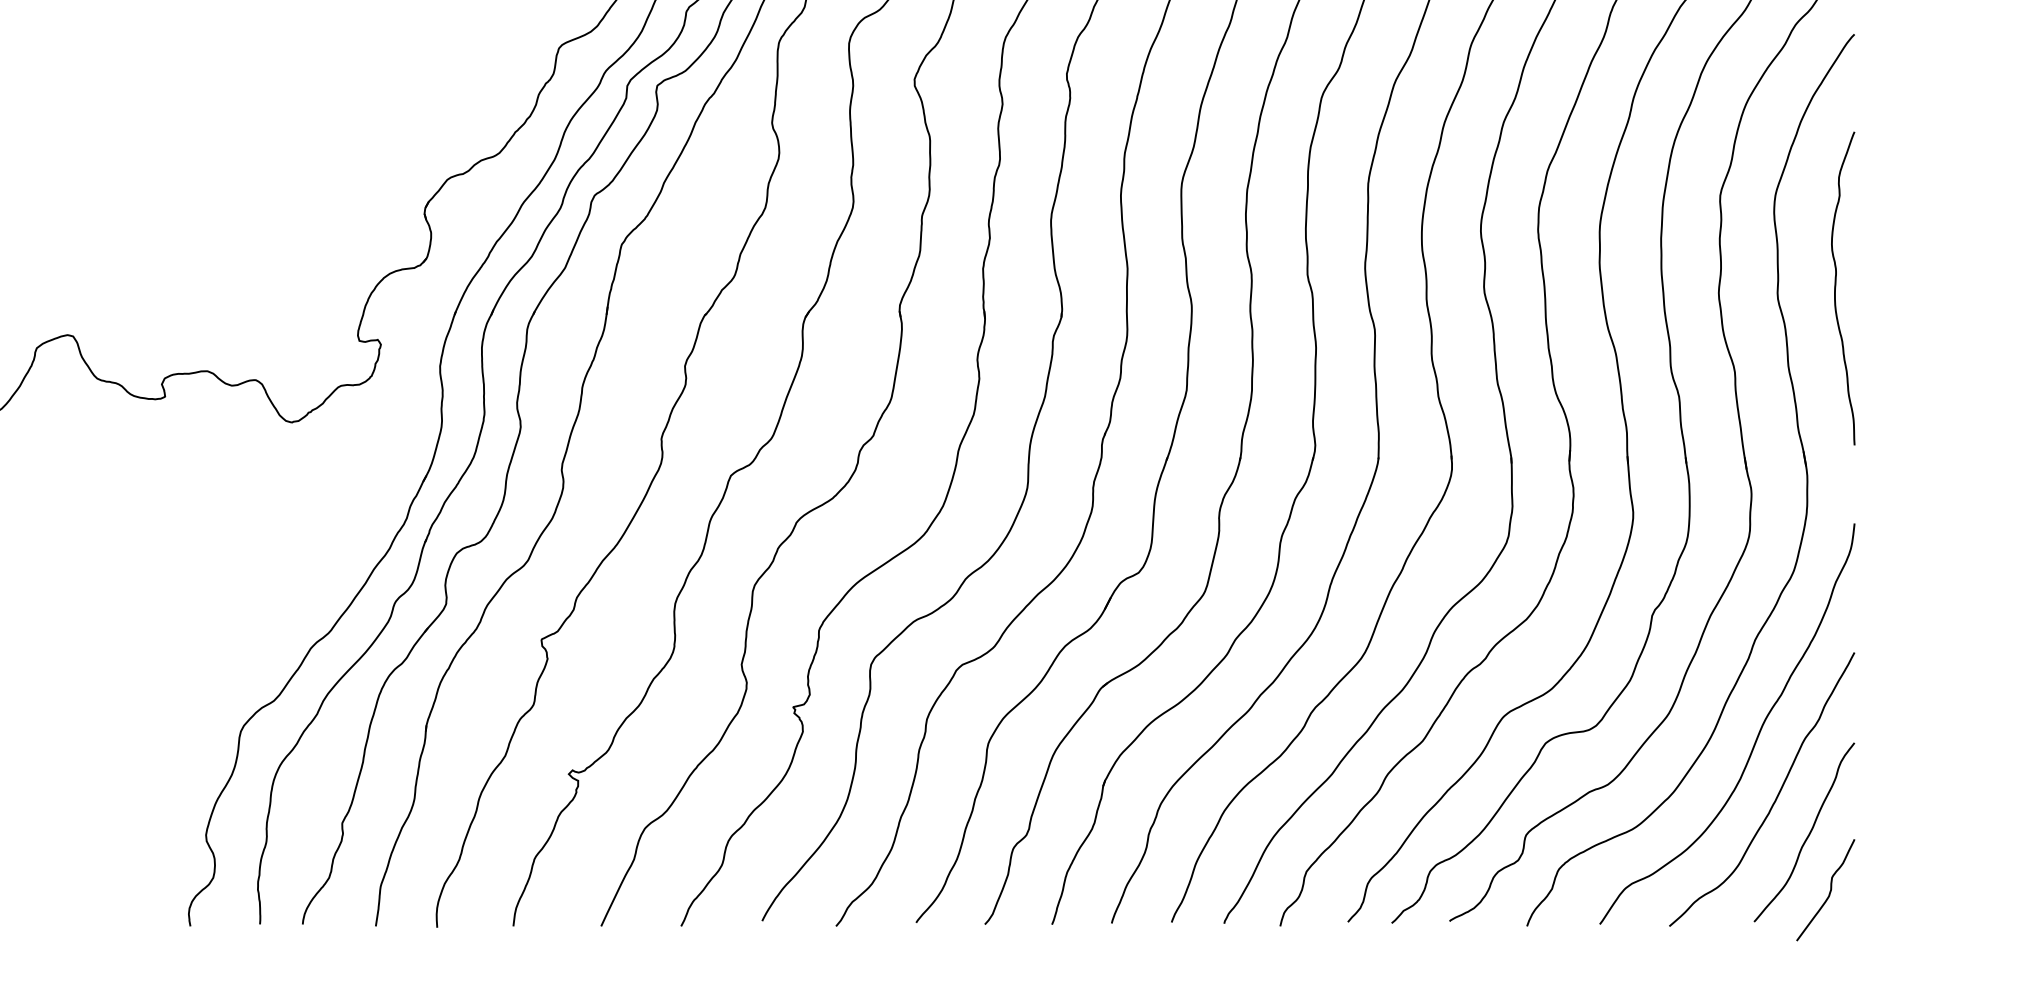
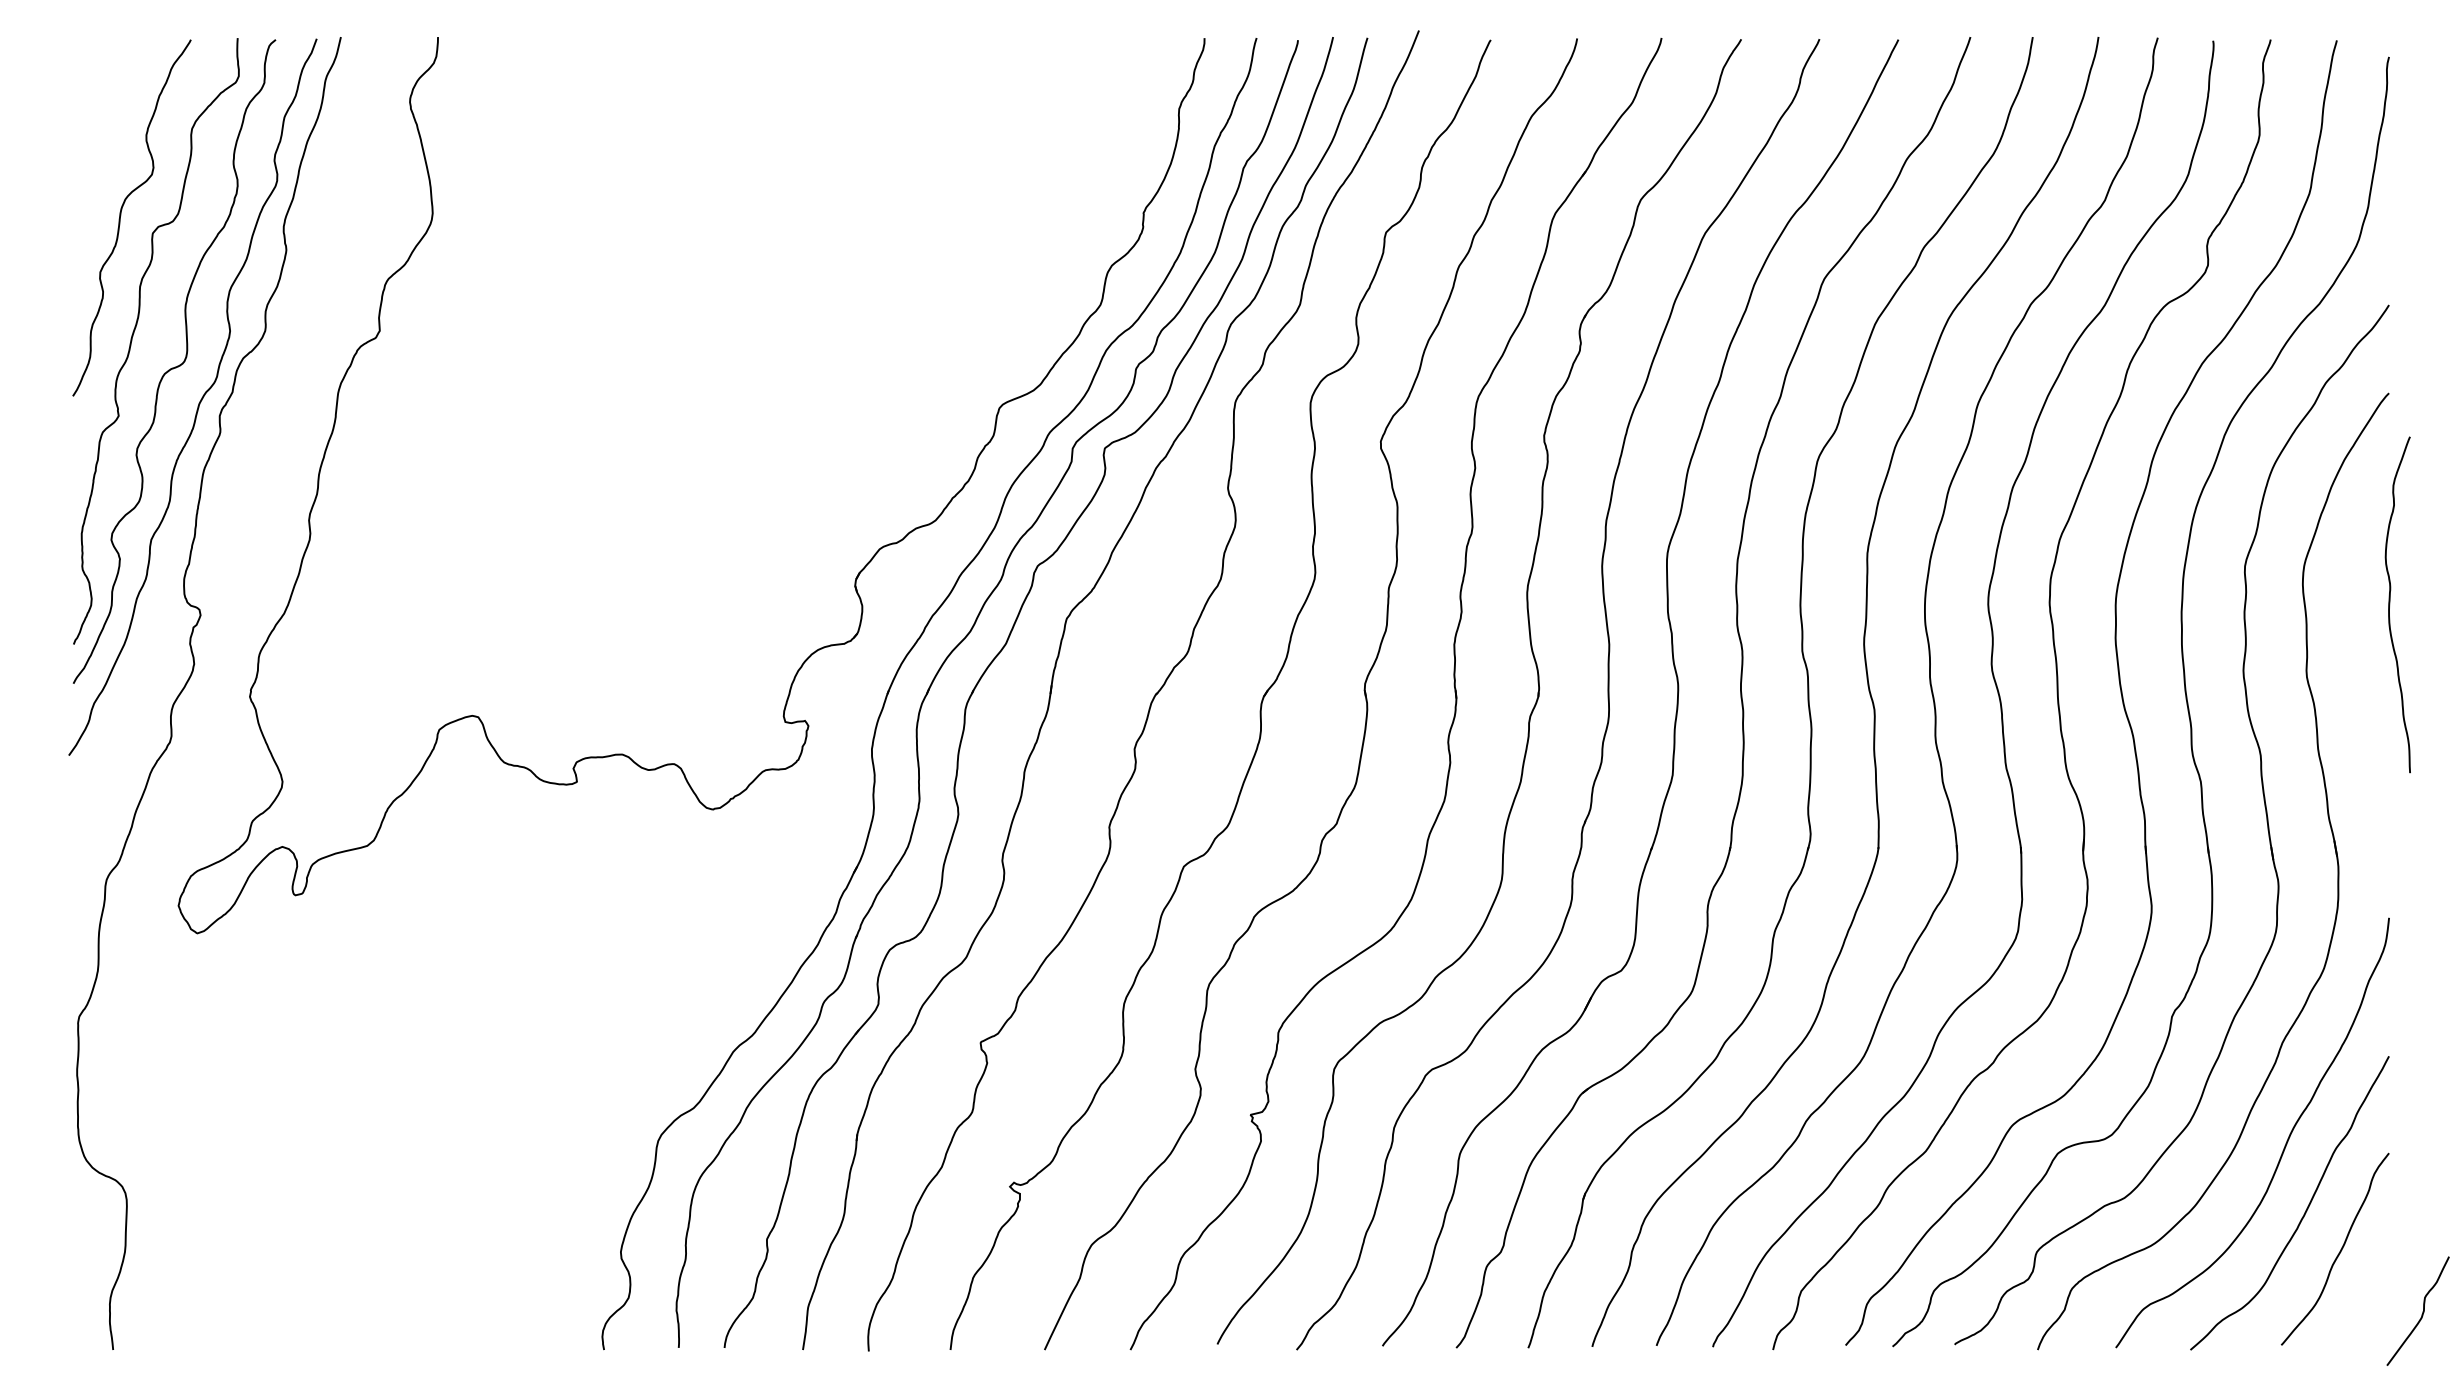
curve: (1836, 288) -> (2390, 604), moved
curve: (1829, 890) -> (2422, 1311), moved

